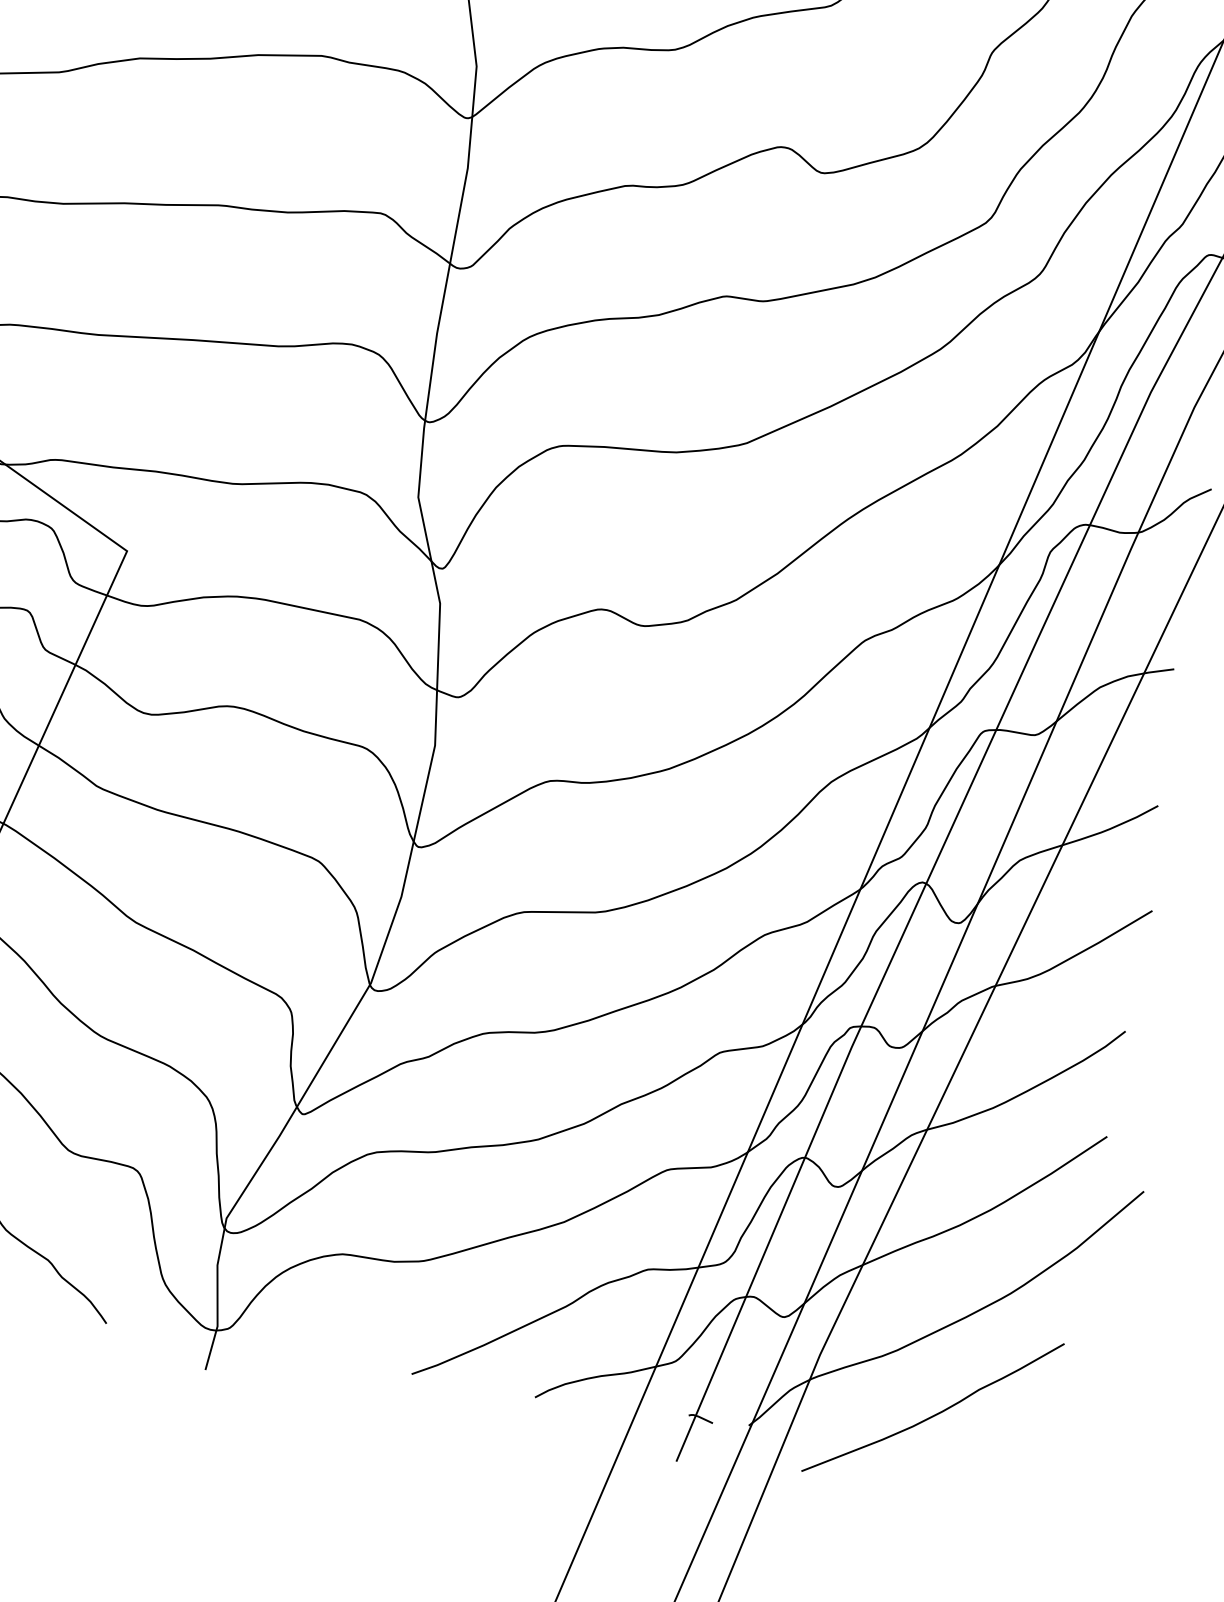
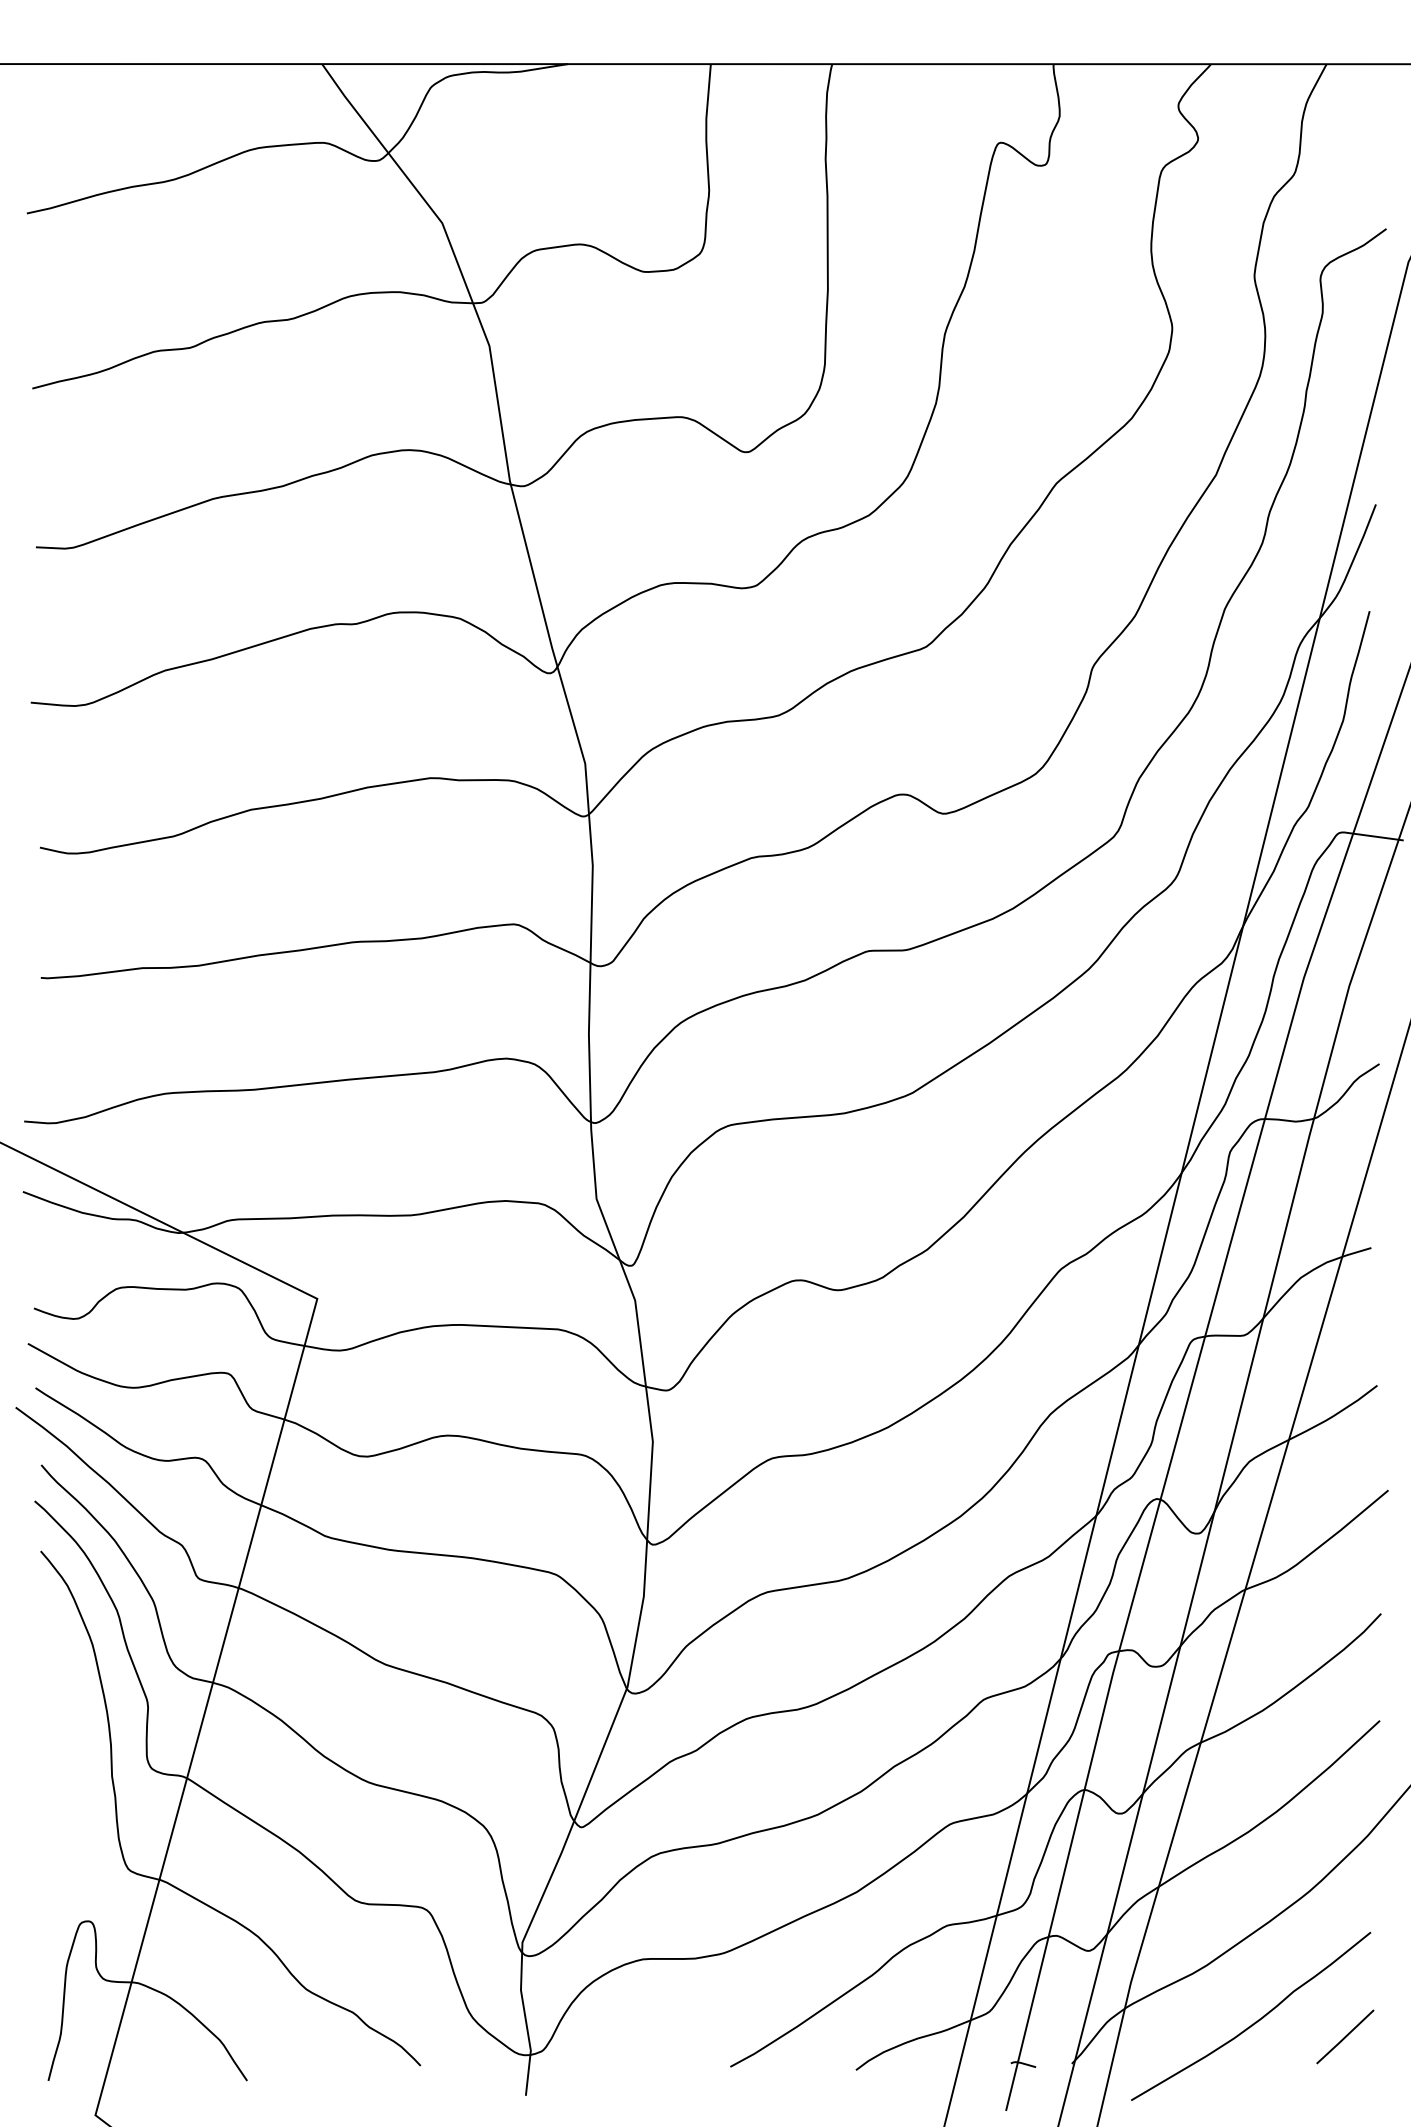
line: (1022, 1442) -> (1345, 2036), added

